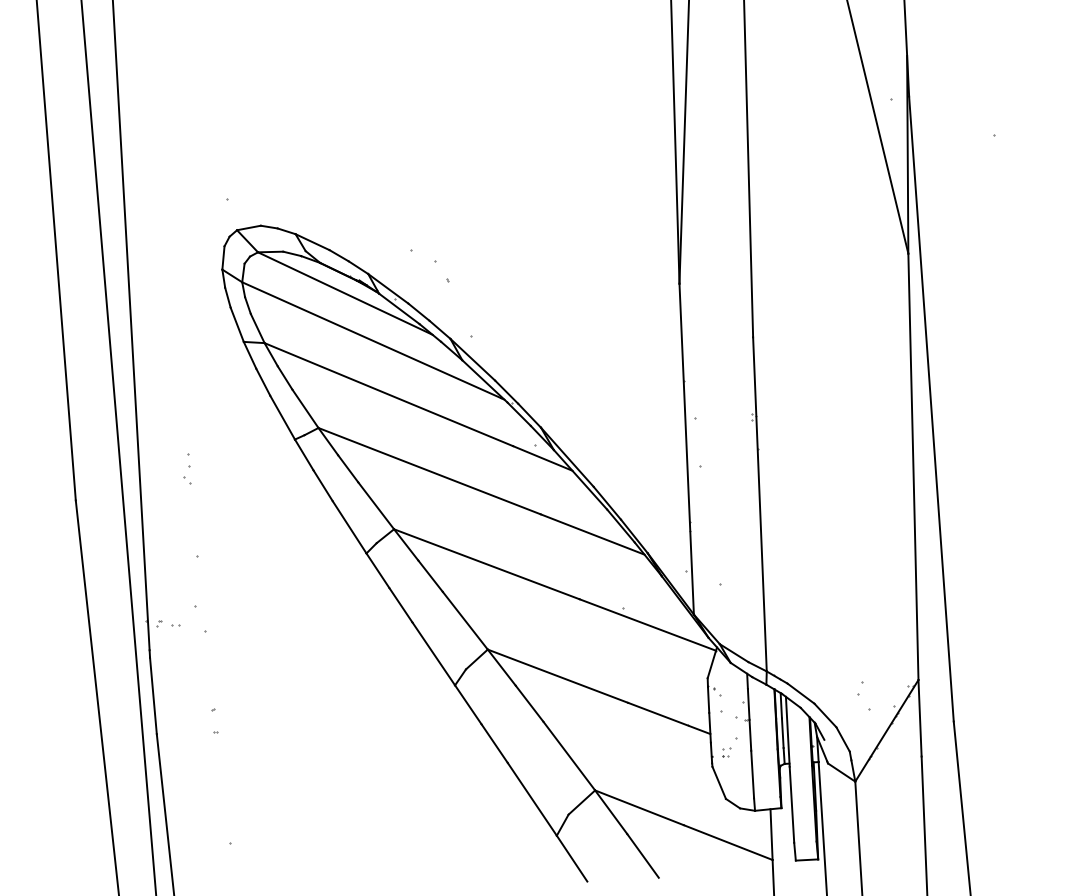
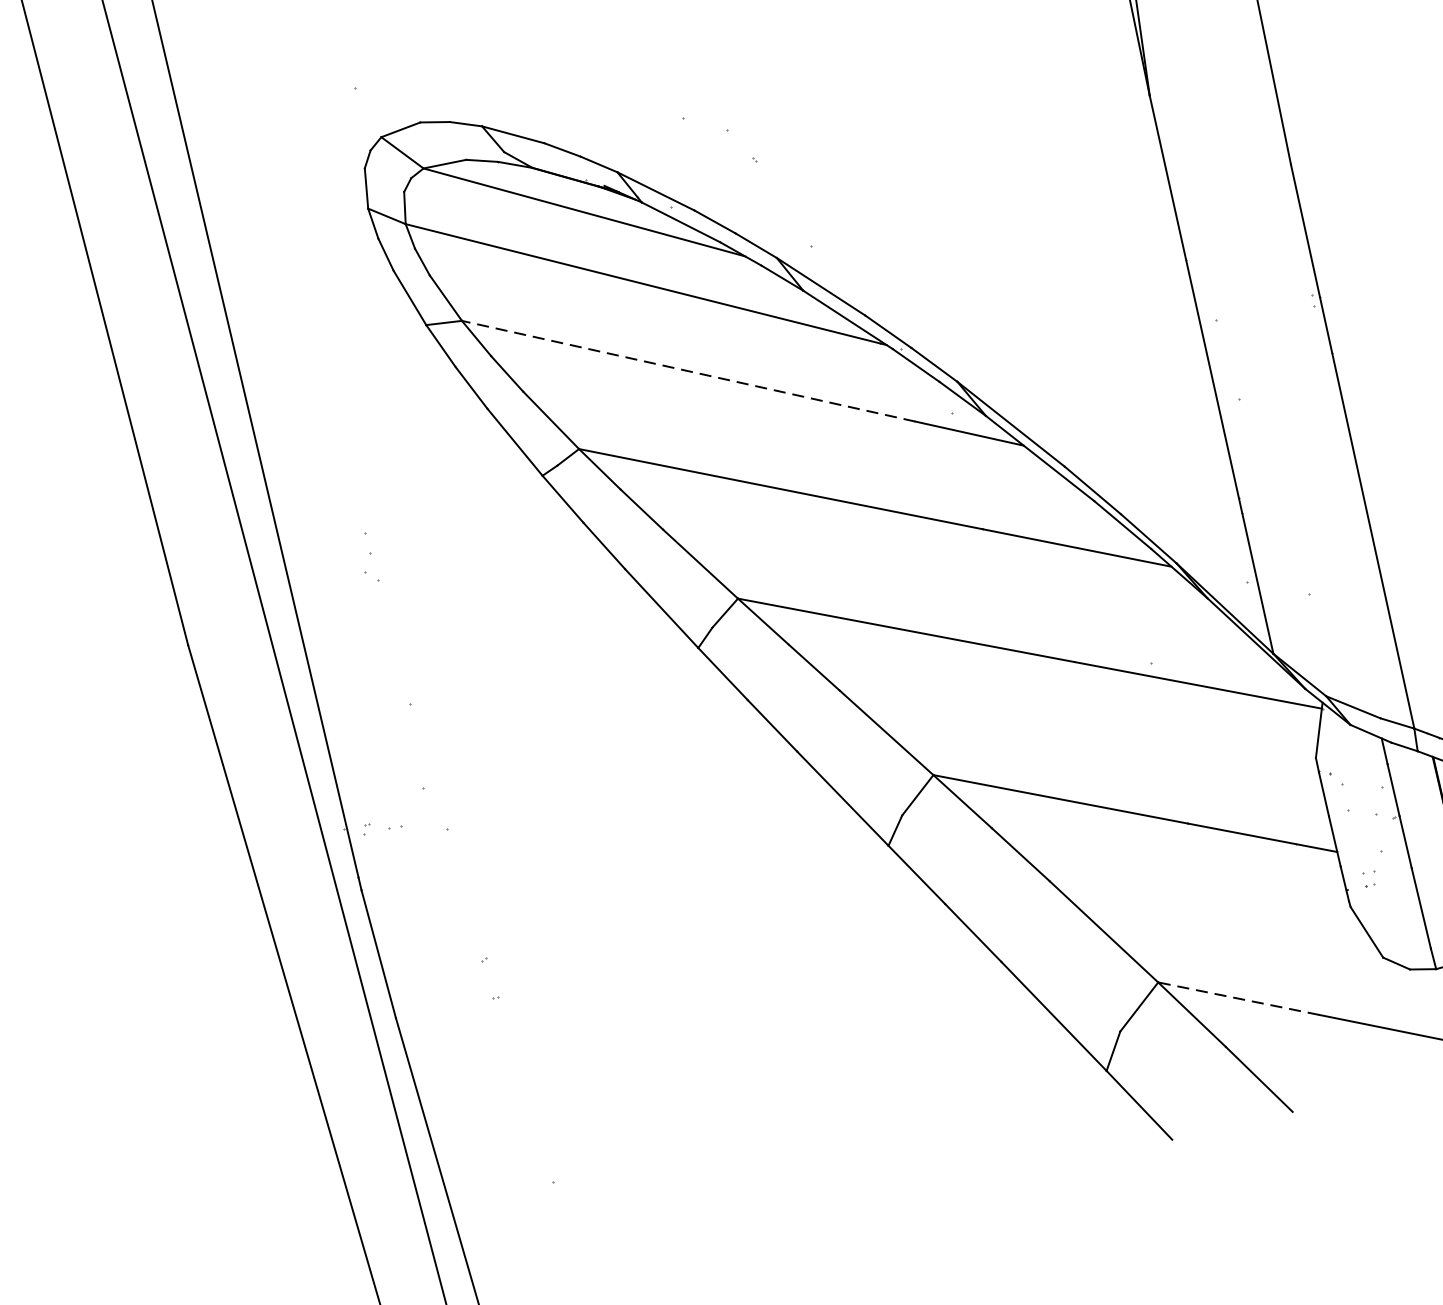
line: (388, 394) -> (688, 371), solid -> dashed
line: (639, 807) -> (1238, 998), solid -> dashed

